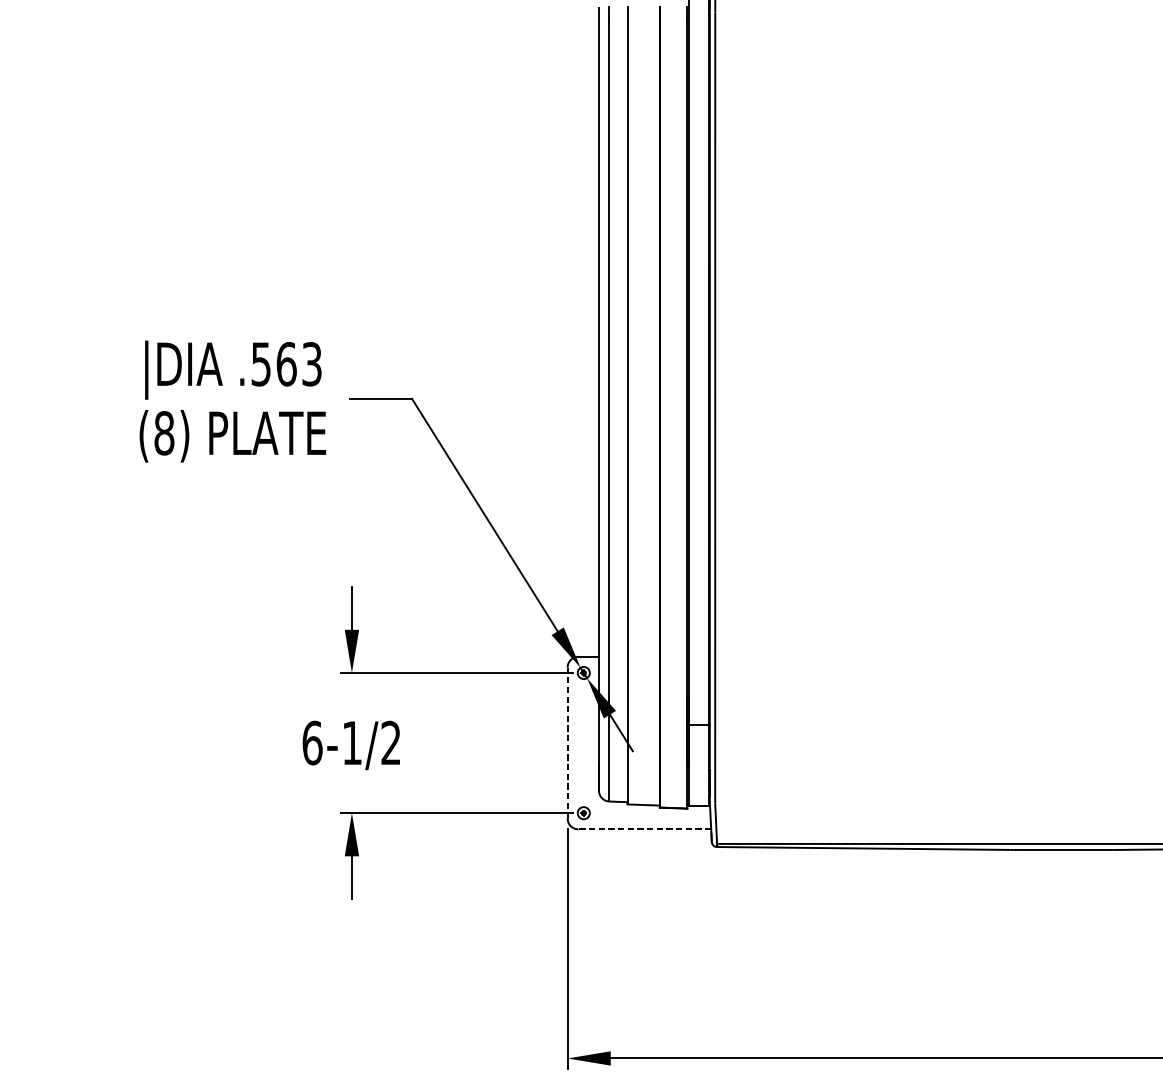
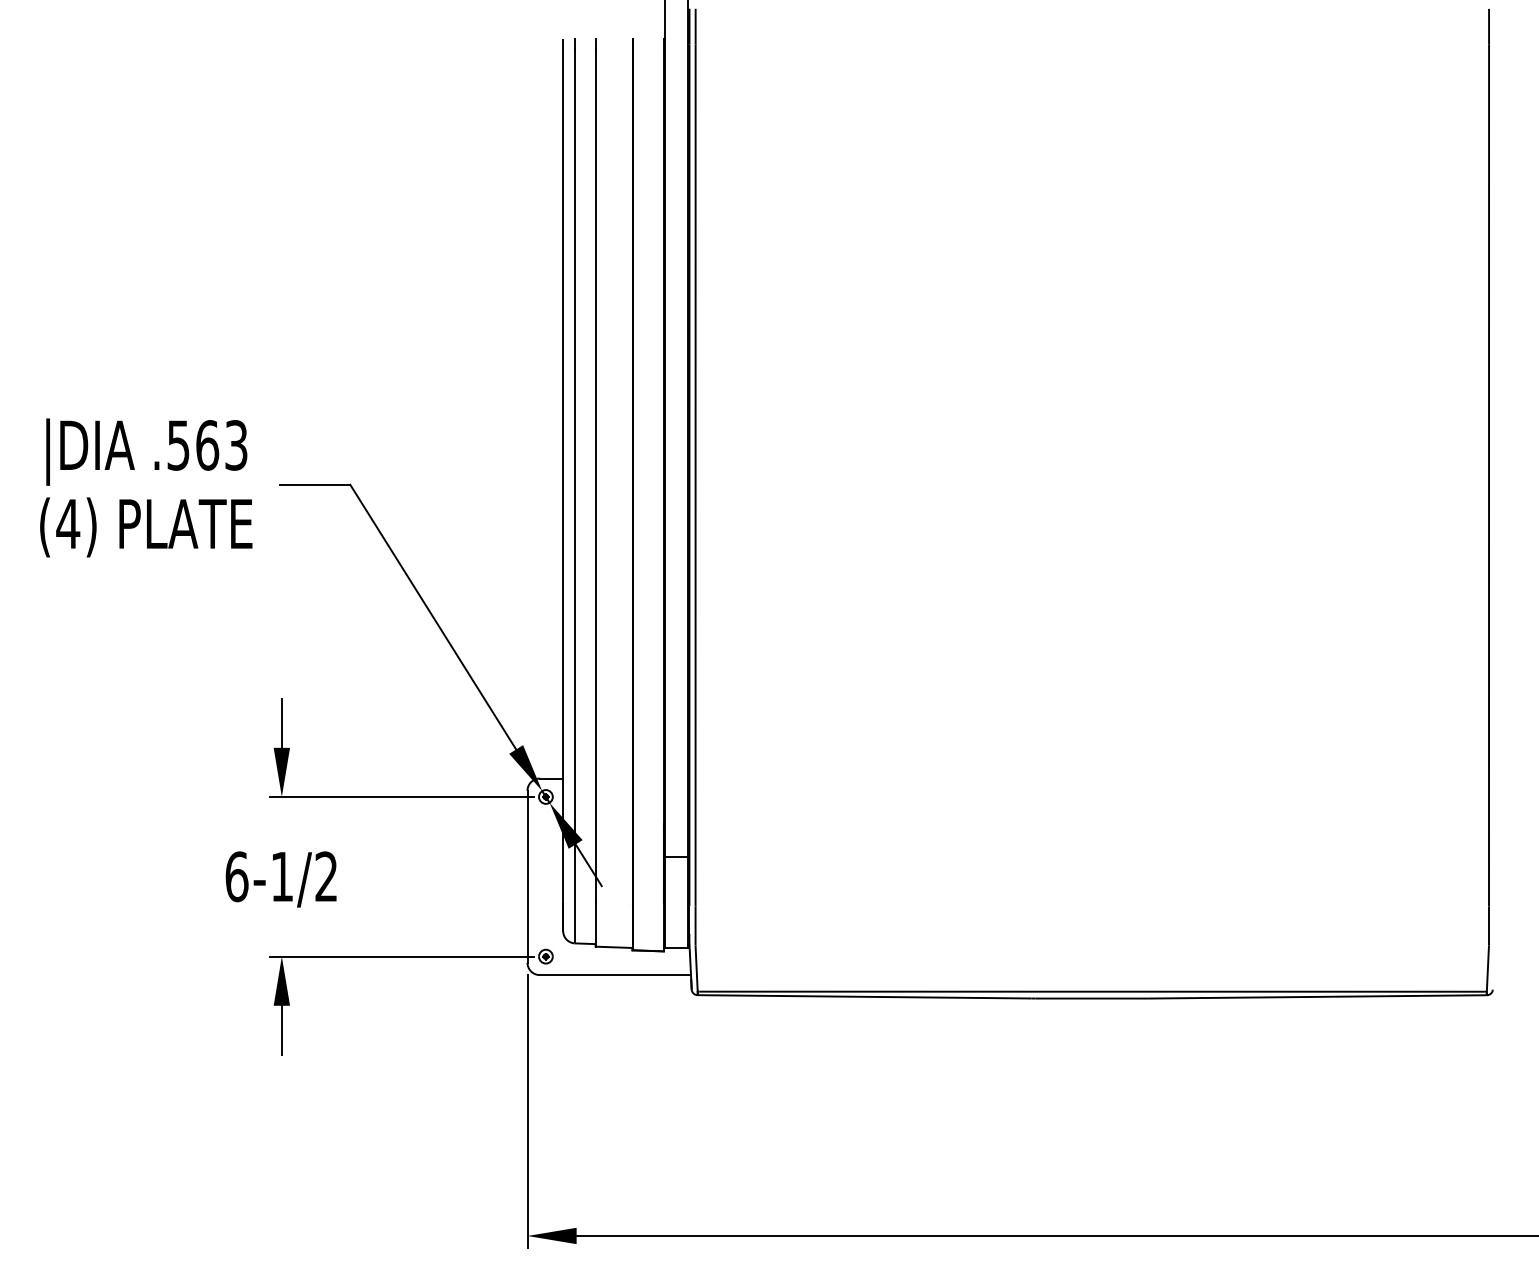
text: (164, 432) -> (68, 523), (8) -> (4)
line: (567, 742) -> (527, 876), dashed -> solid
line: (644, 829) -> (615, 975), dashed -> solid

